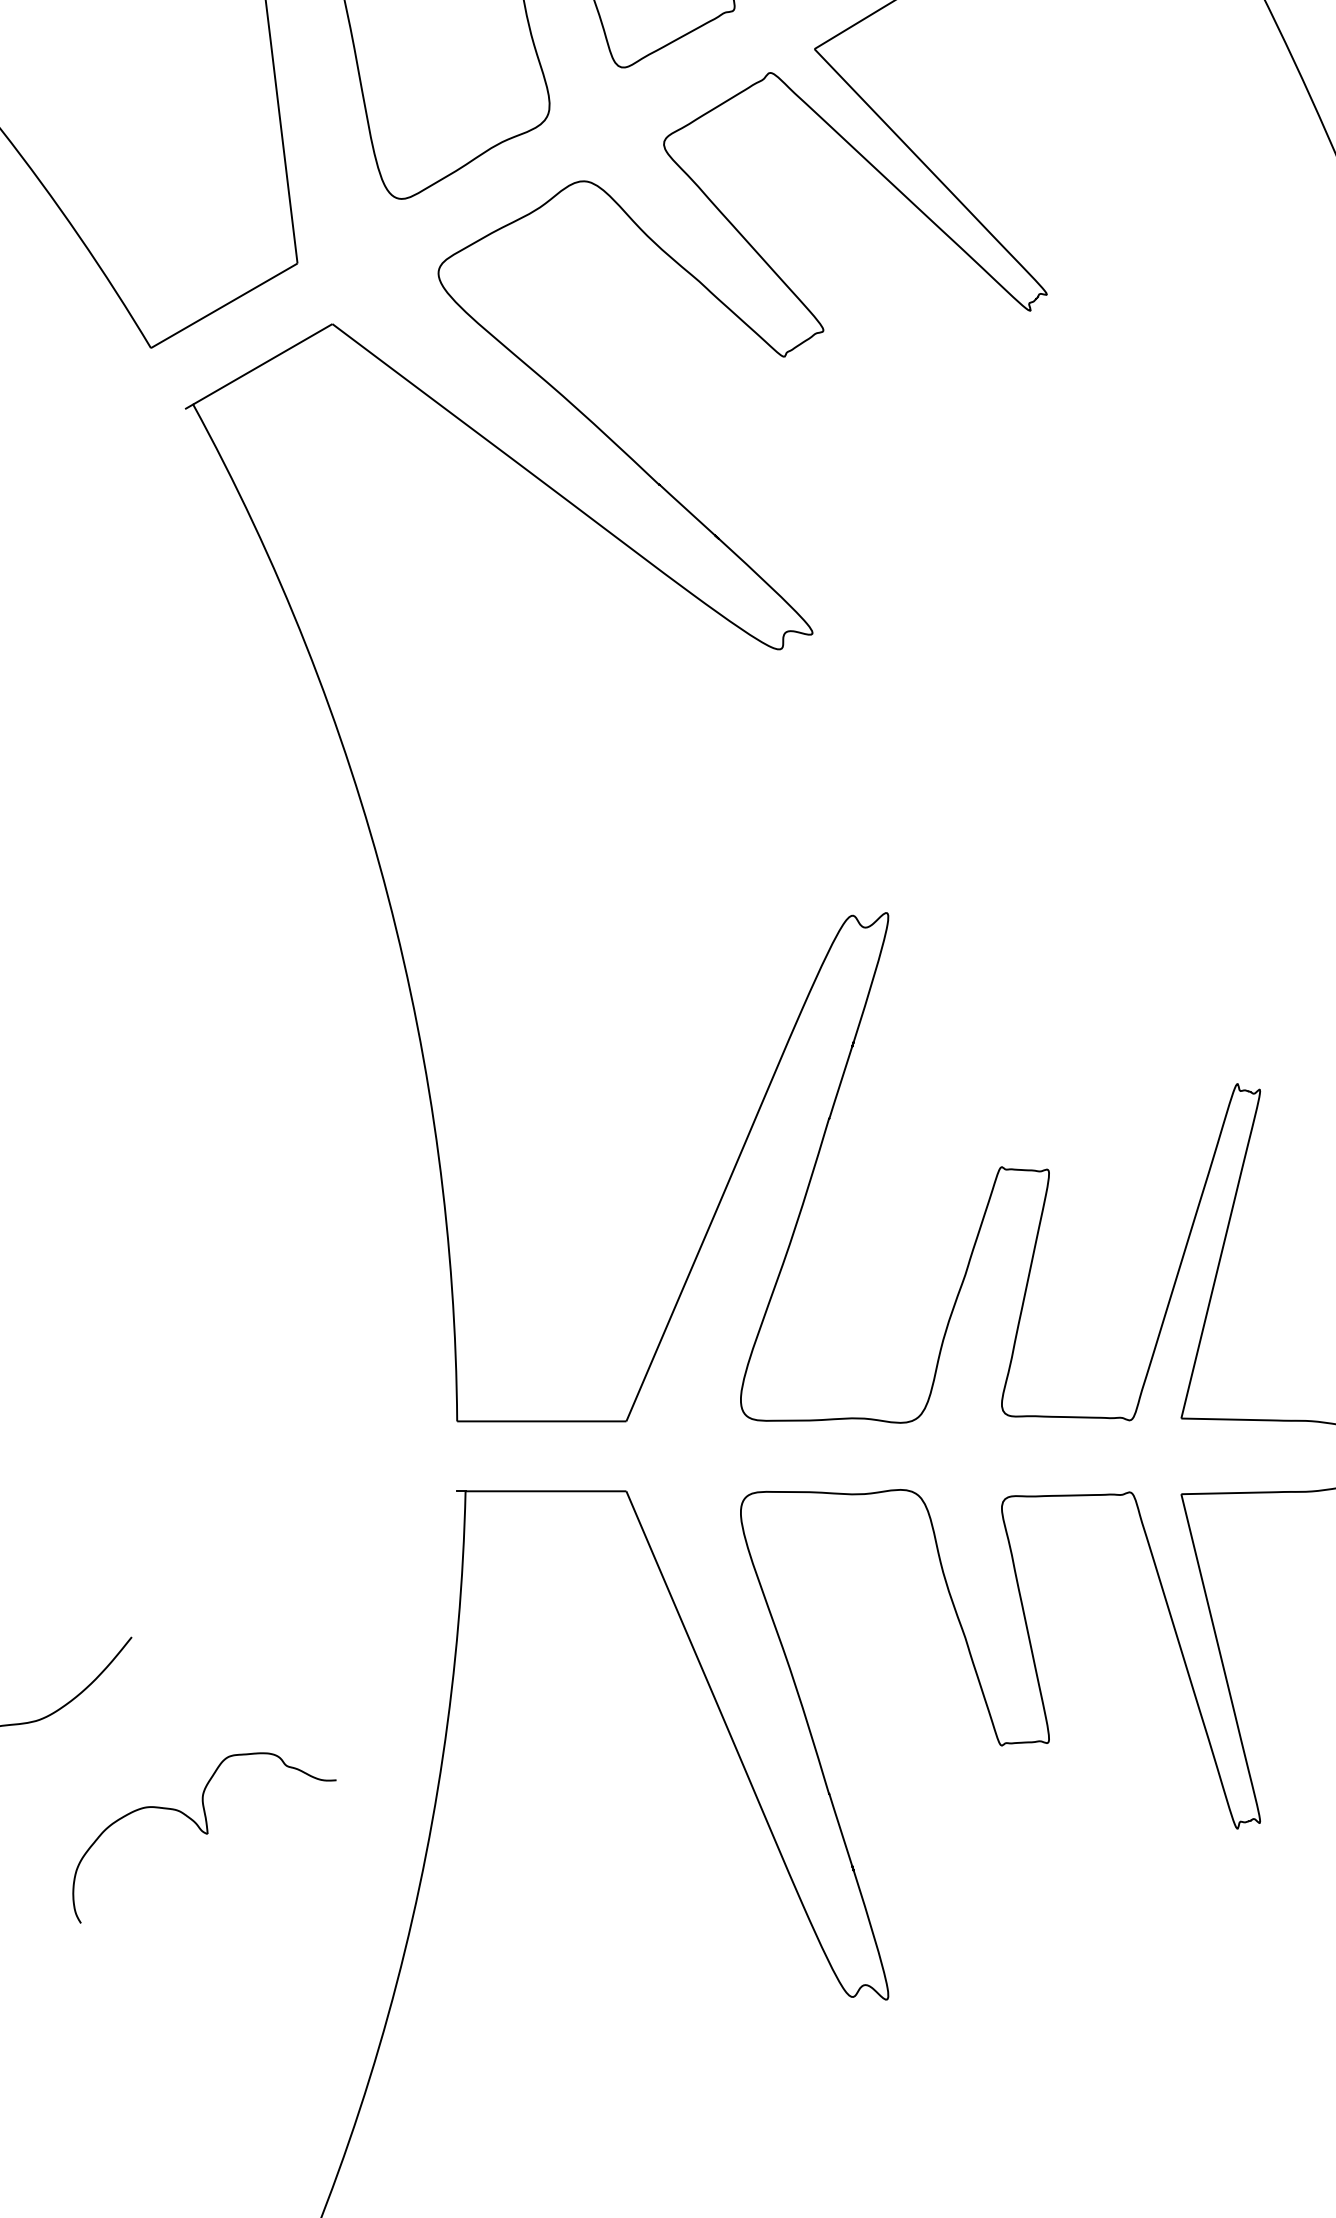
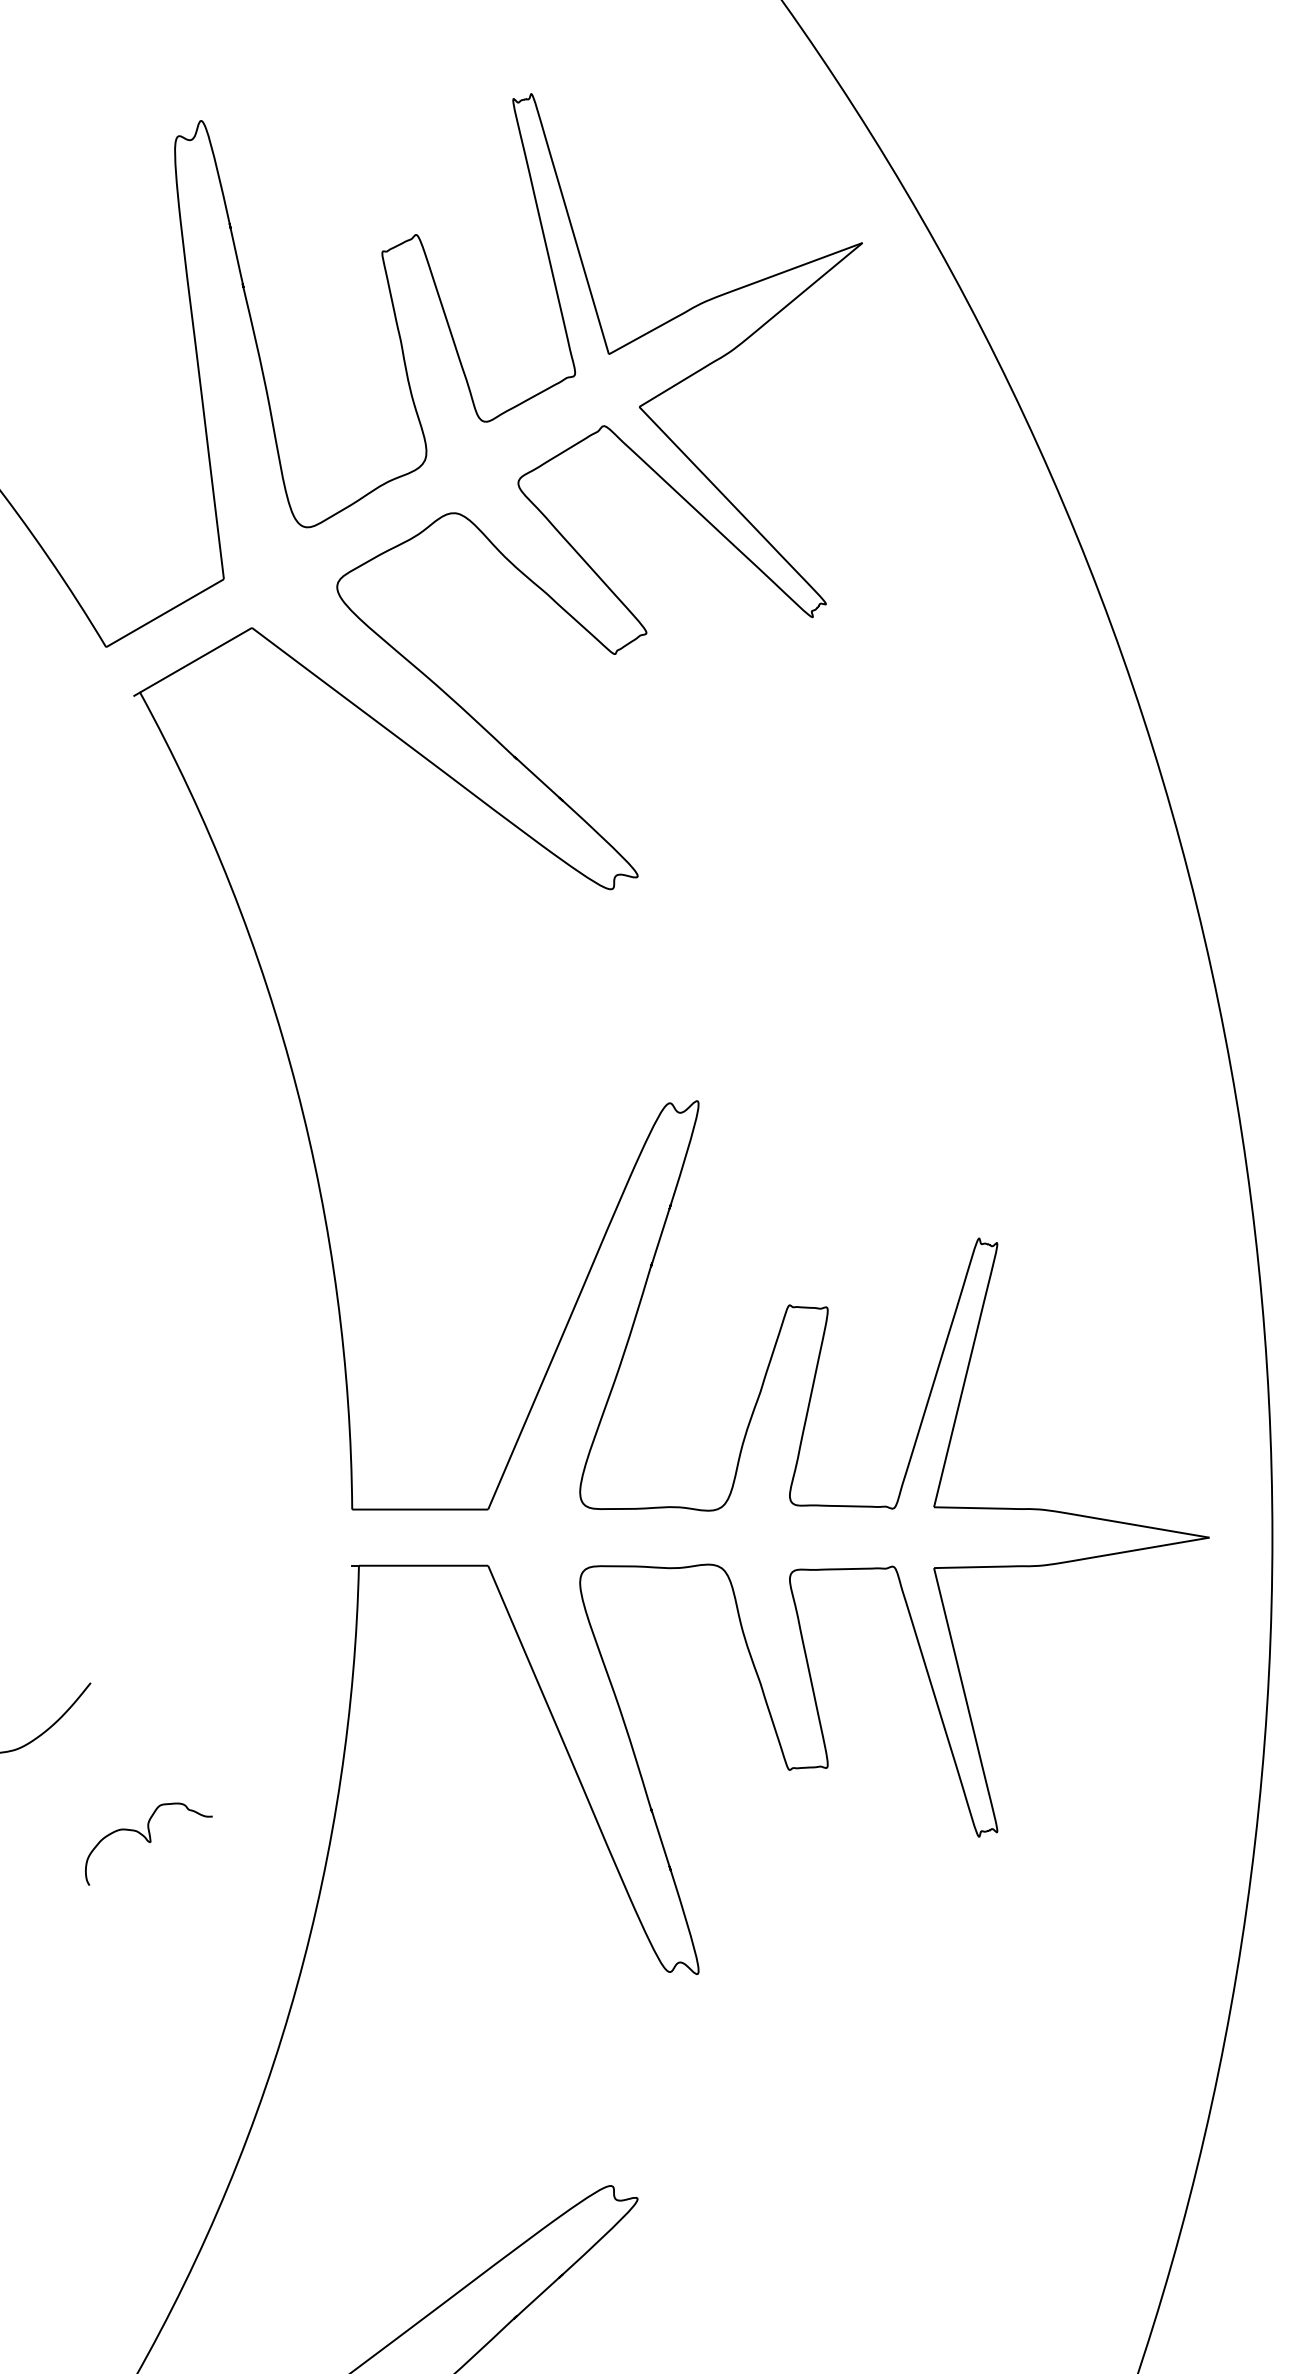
part: (203, 1838) -> (148, 1844), size x0.6

